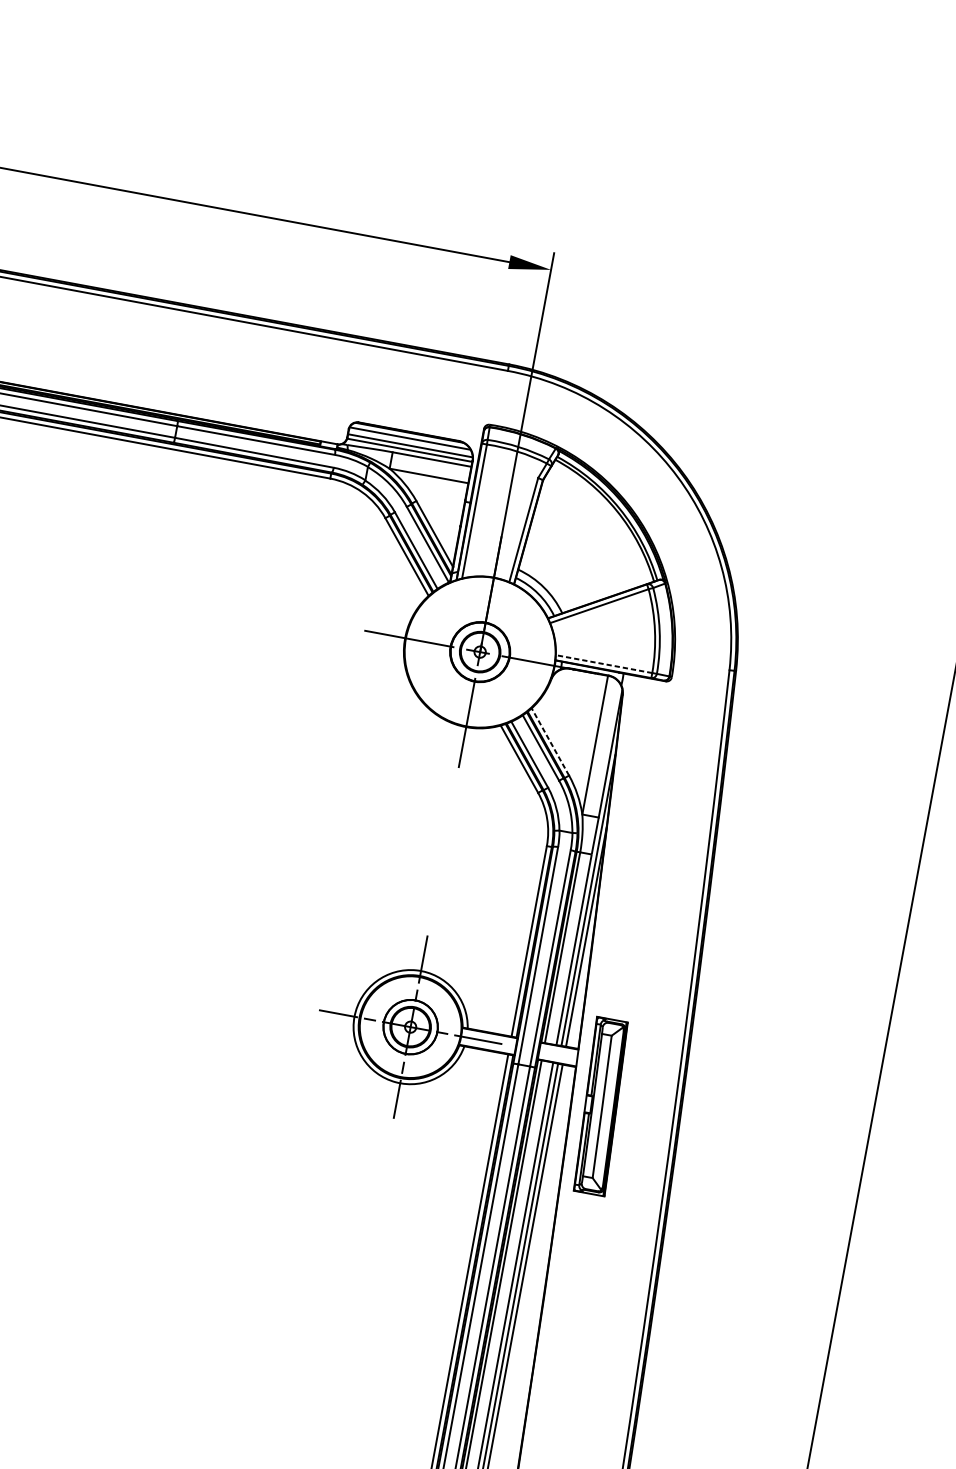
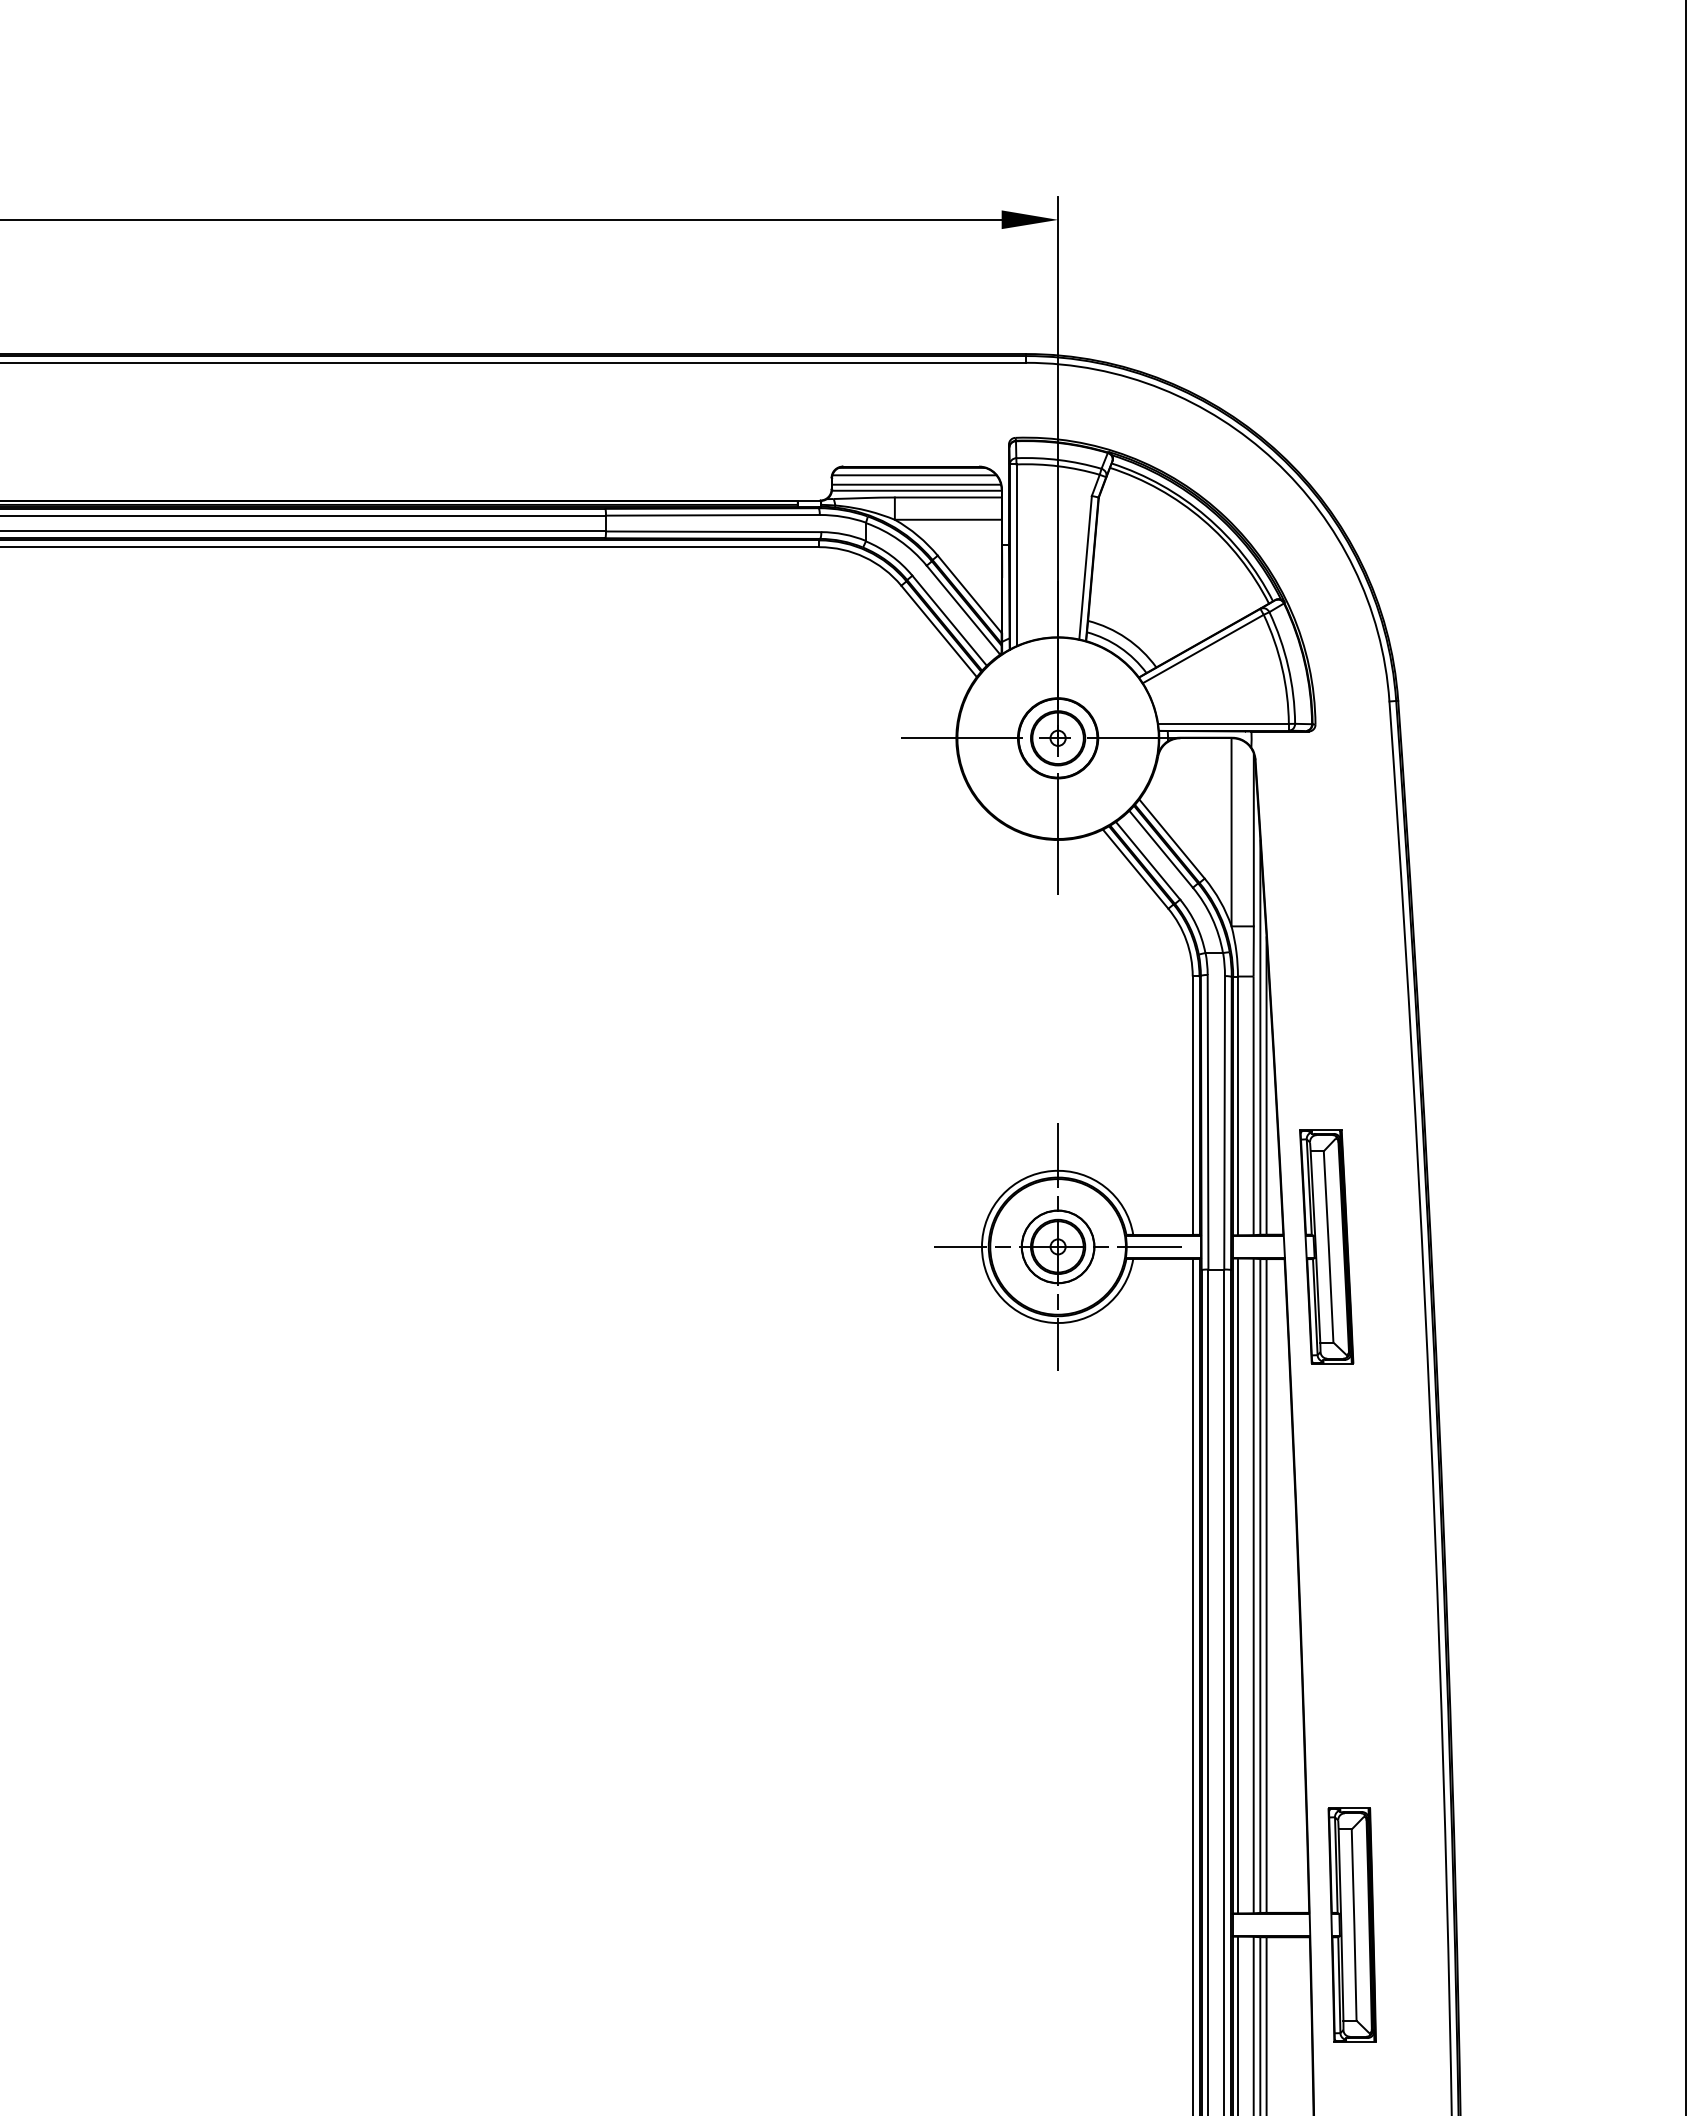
line: (603, 663) -> (1222, 723), dashed -> solid
line: (550, 741) -> (1171, 838), dashed -> solid
part: (600, 1106) -> (1326, 1246), moved

